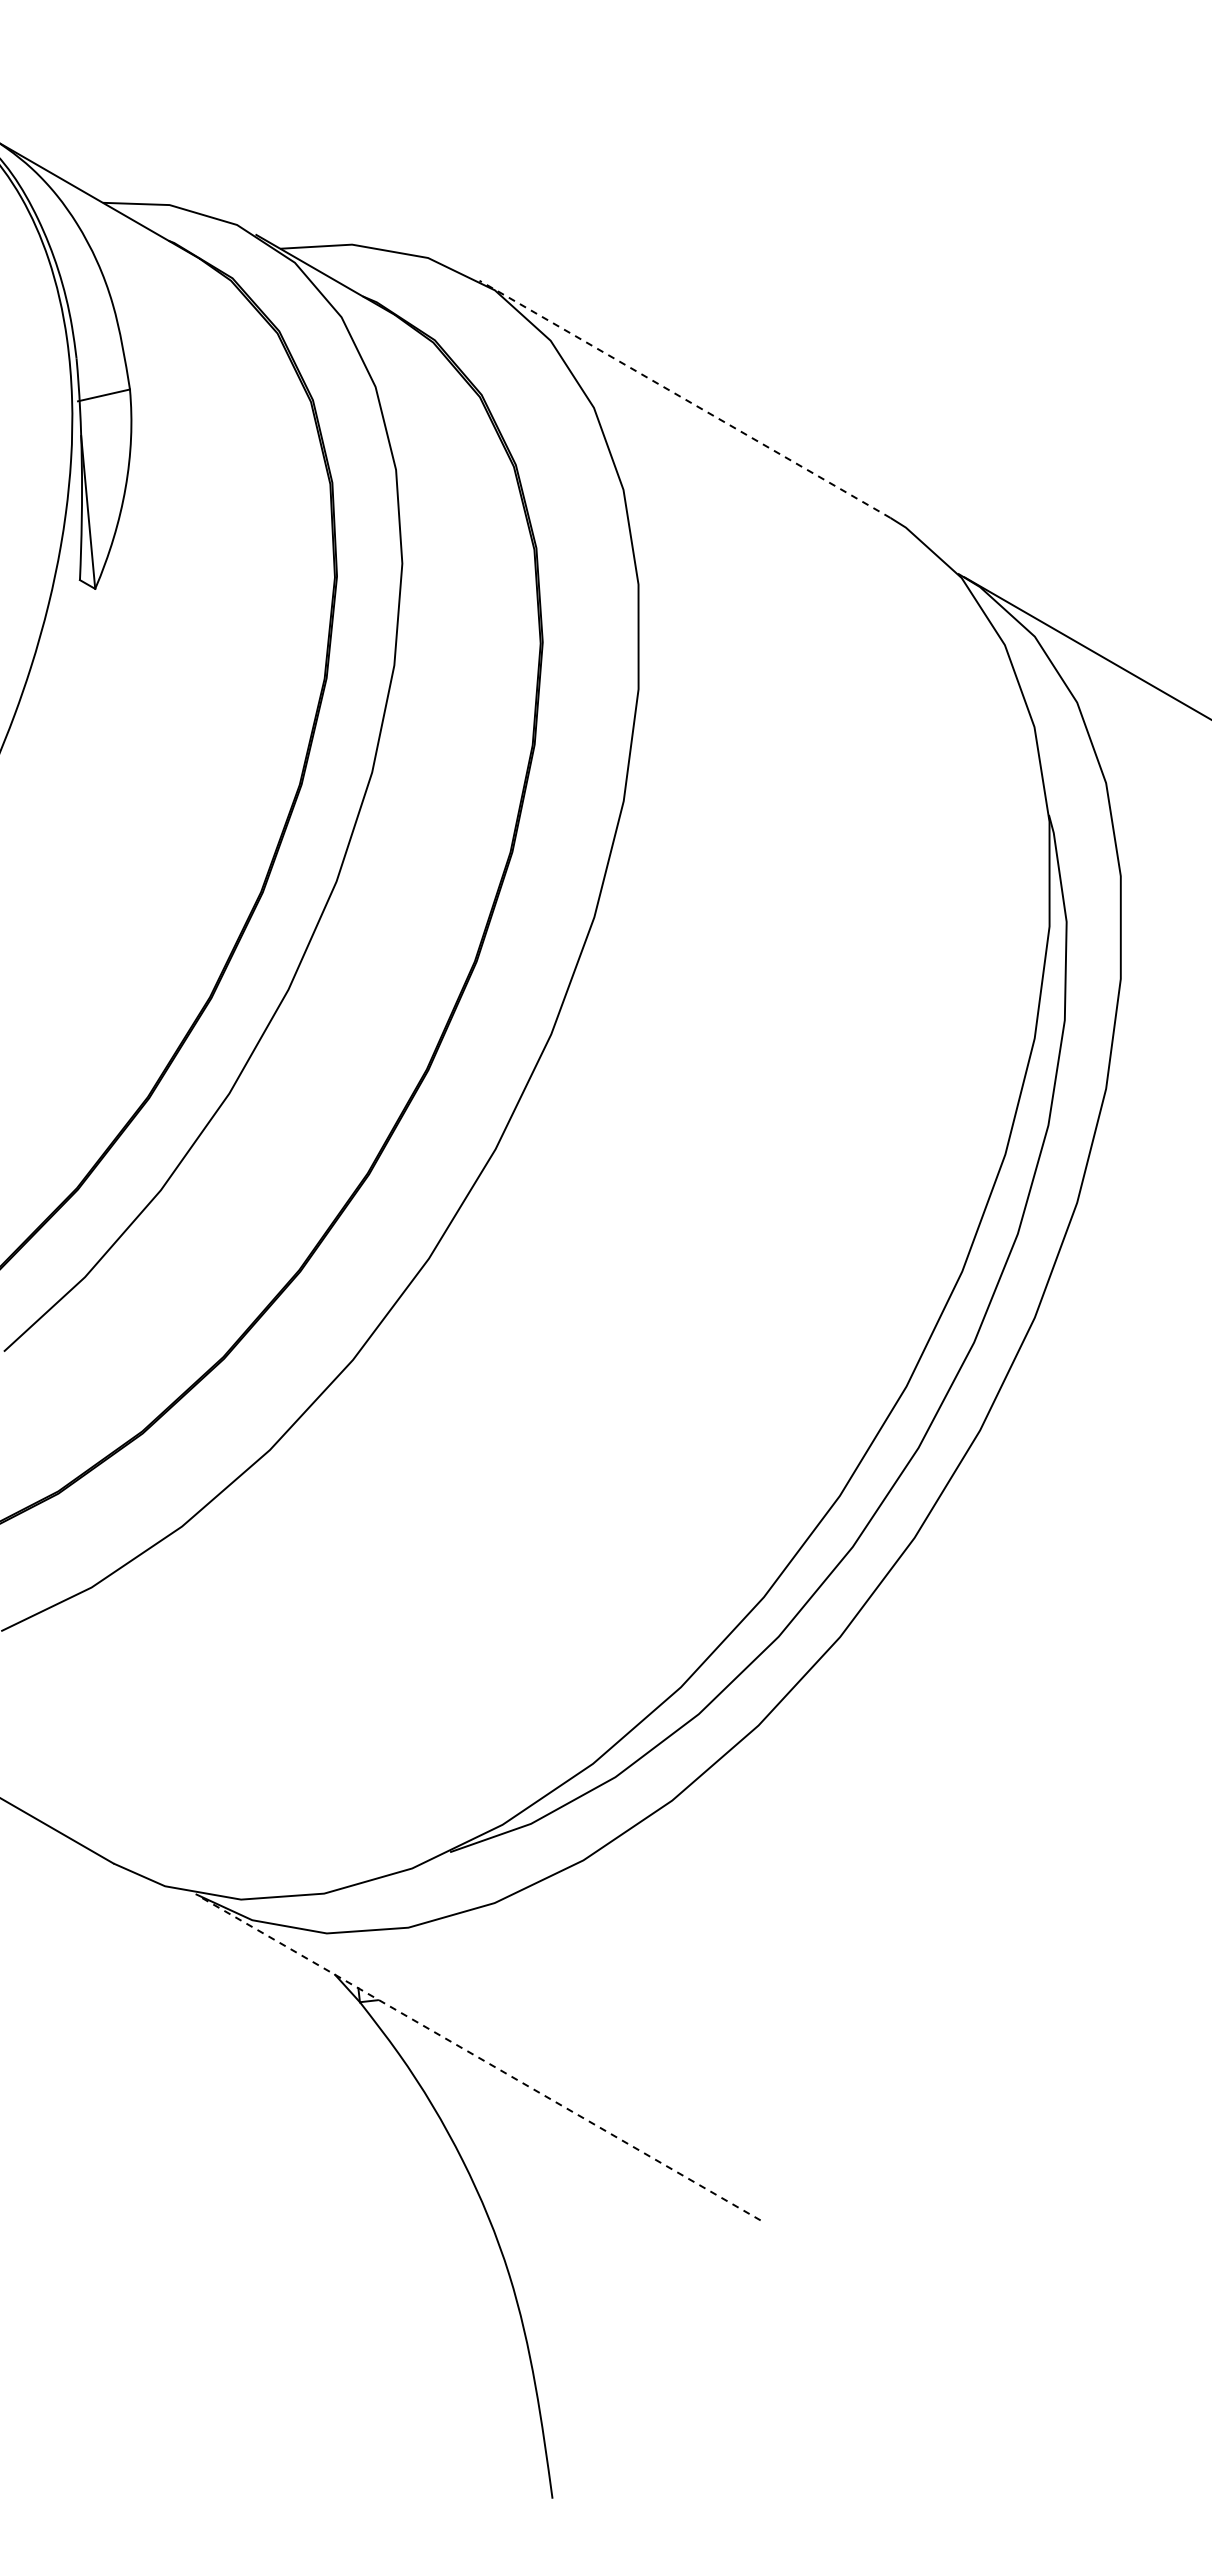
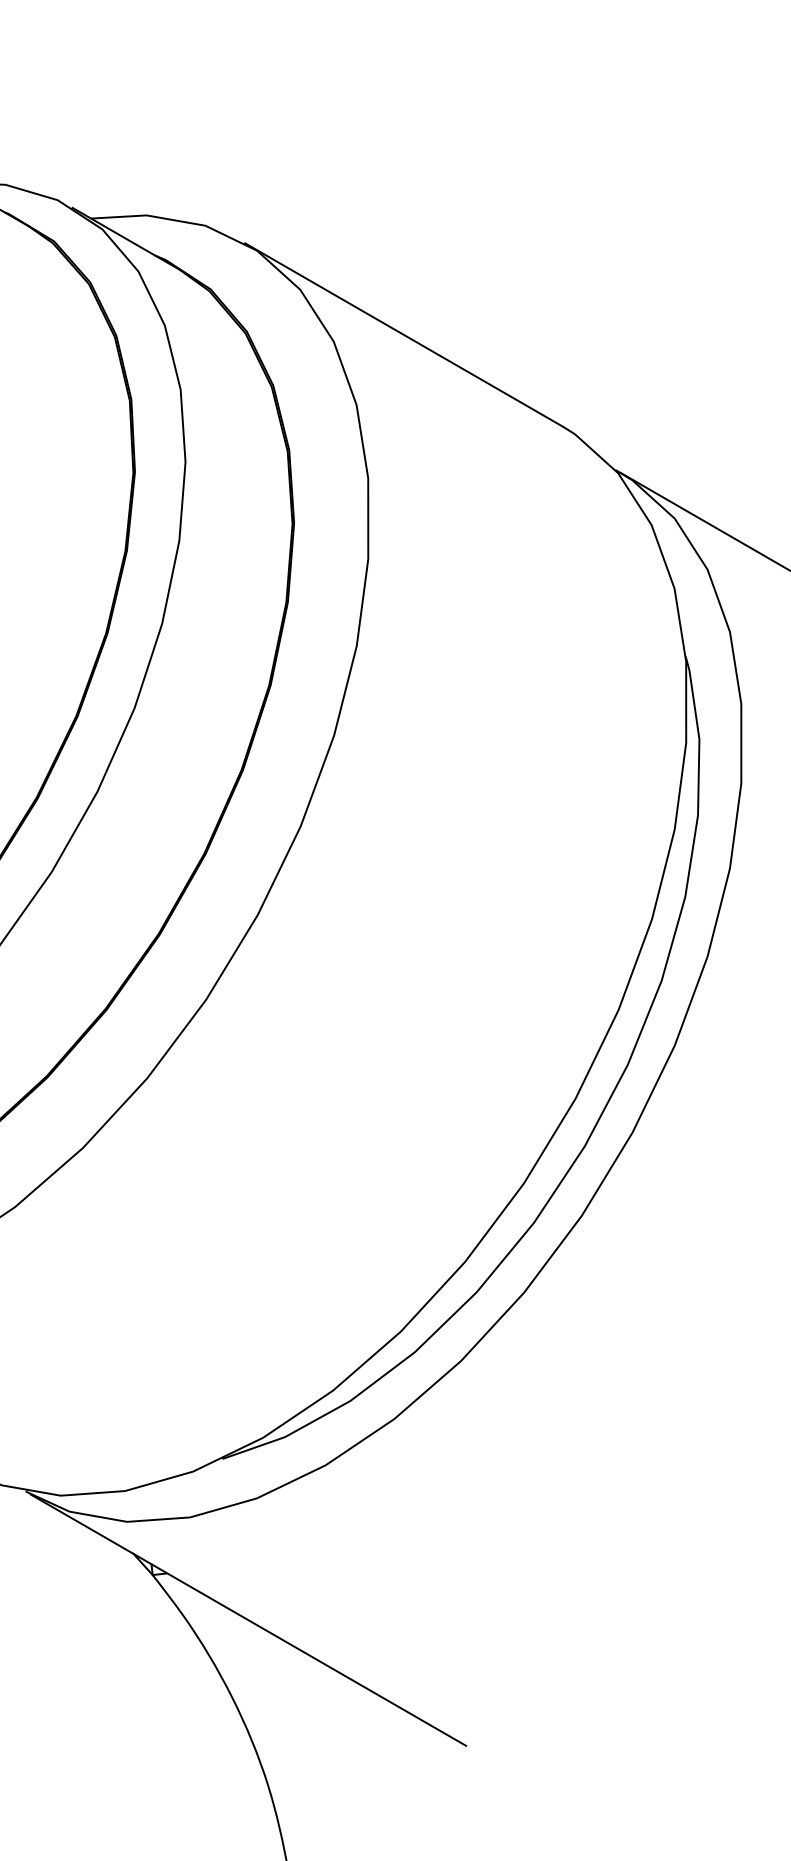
line: (684, 399) -> (403, 335), dashed -> solid
line: (483, 2060) -> (248, 1620), dashed -> solid

